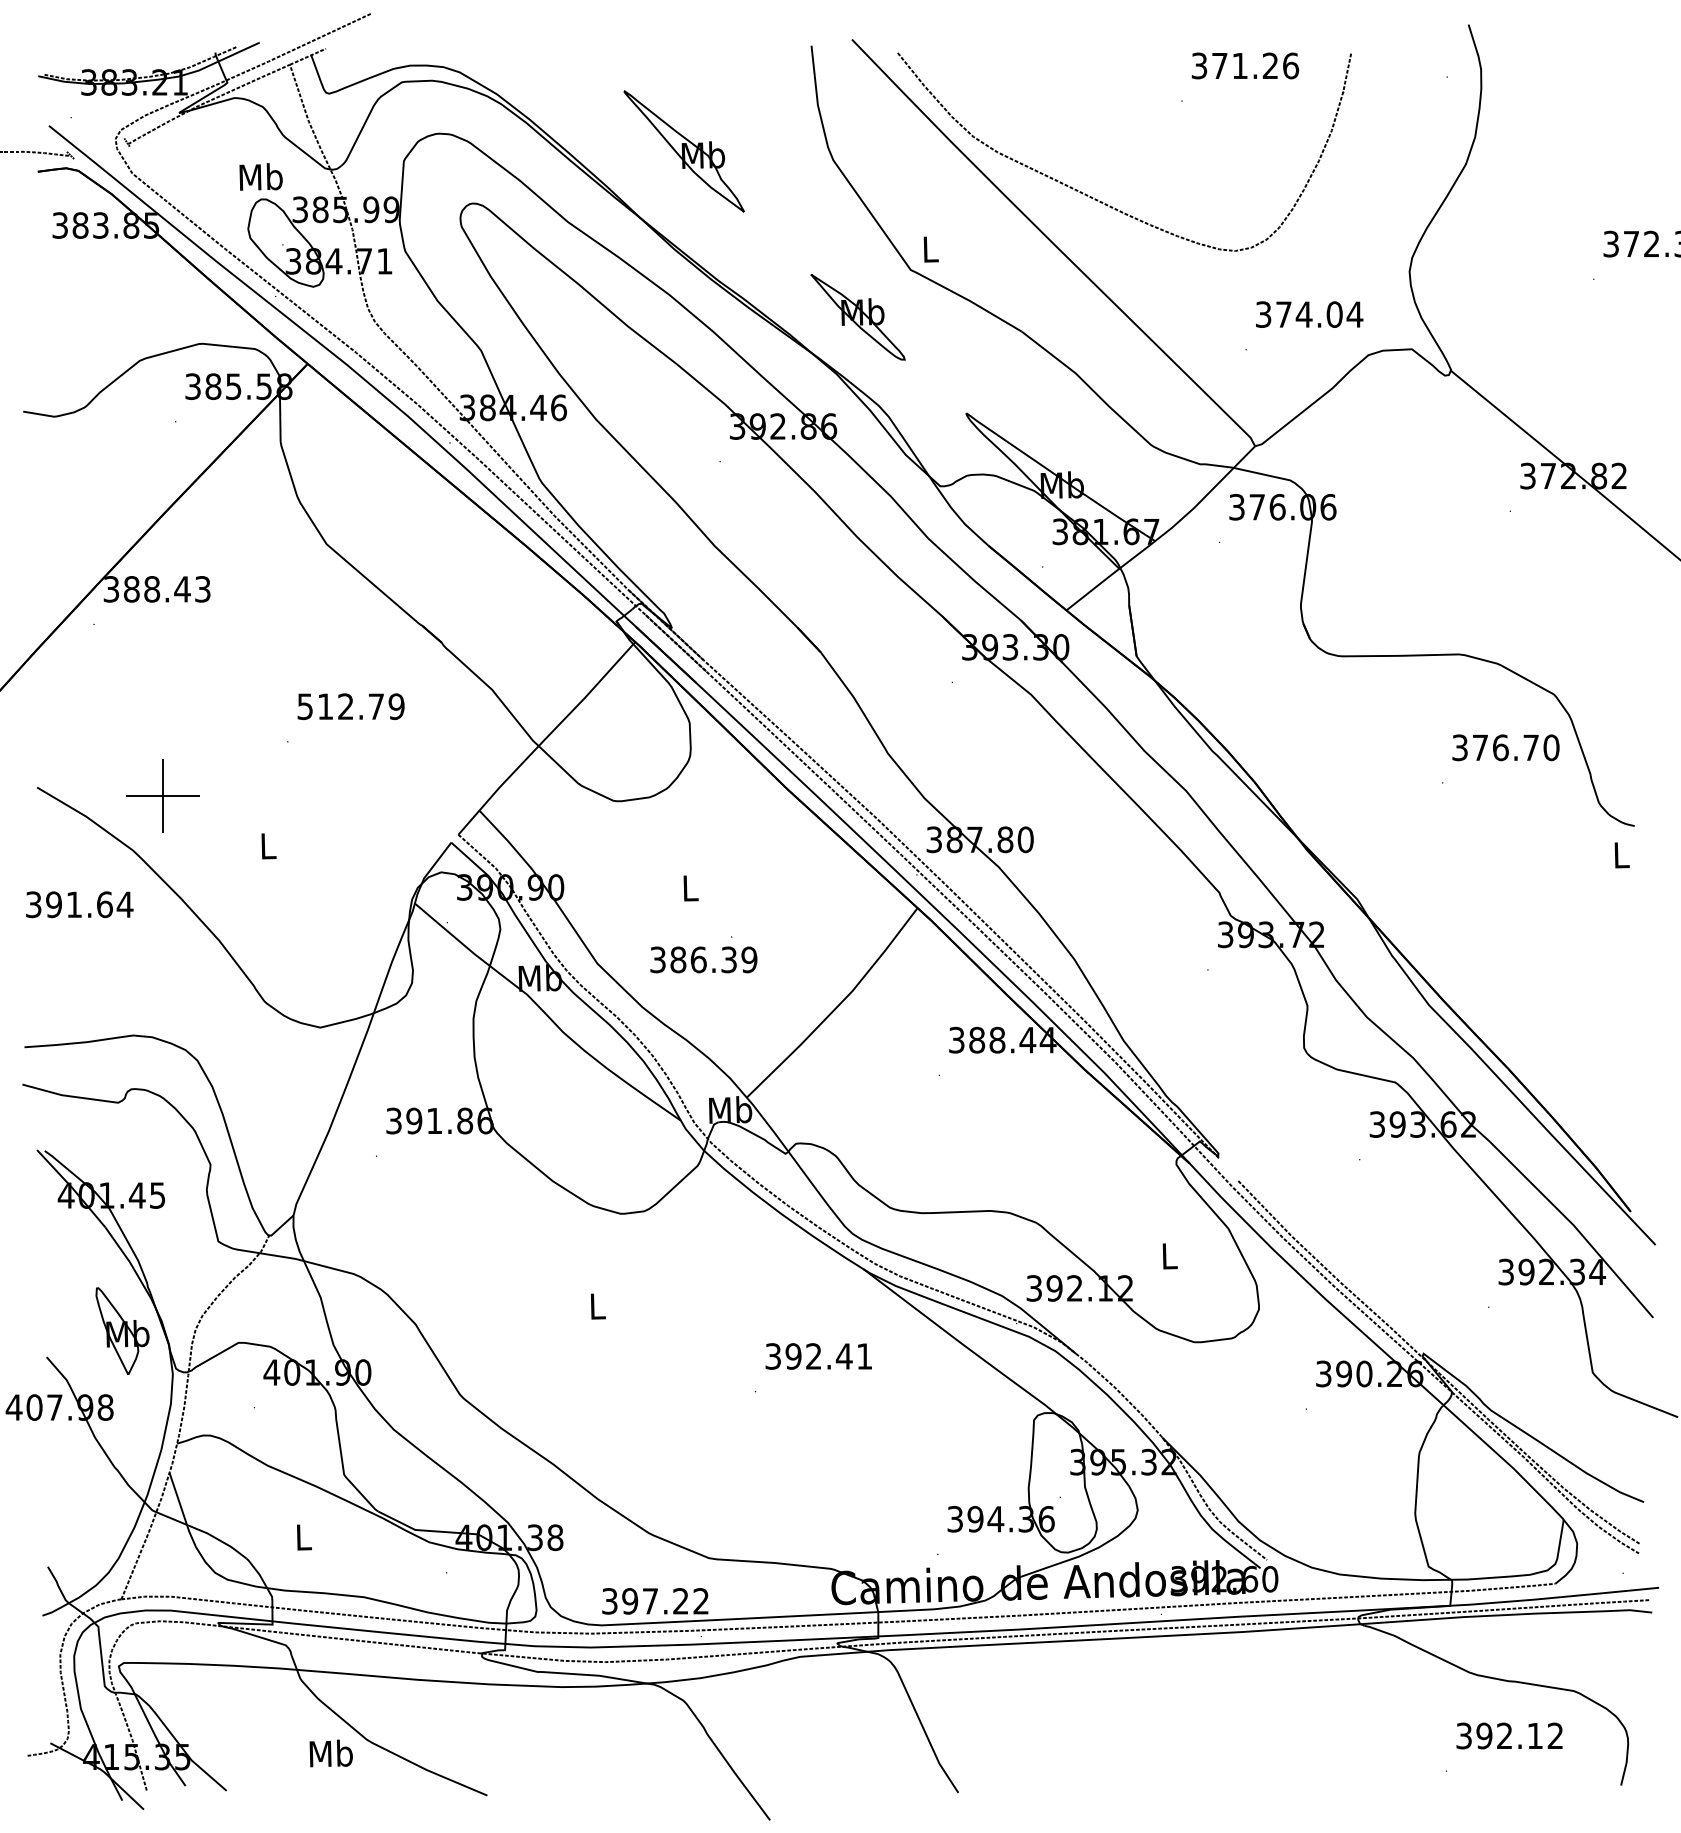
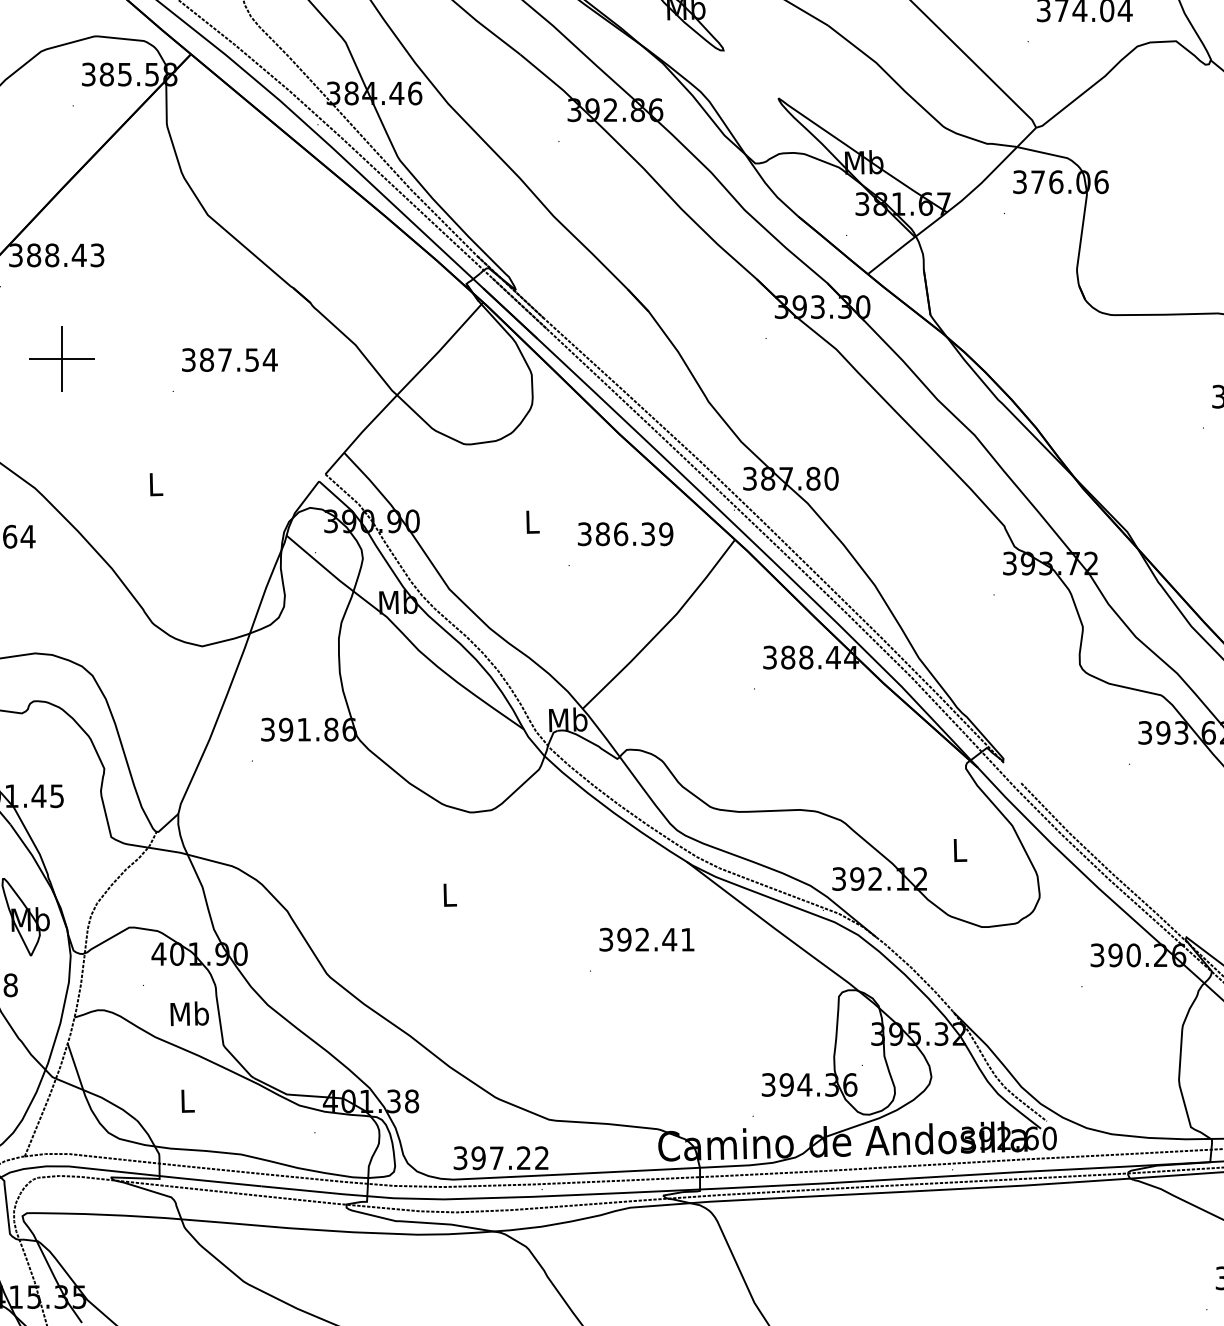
text: (351, 706) -> (230, 359), 512.79 -> 387.54
part: (162, 795) -> (61, 359), moved
text: (703, 959) -> (625, 533), moved
text: (330, 1753) -> (189, 1013), moved

